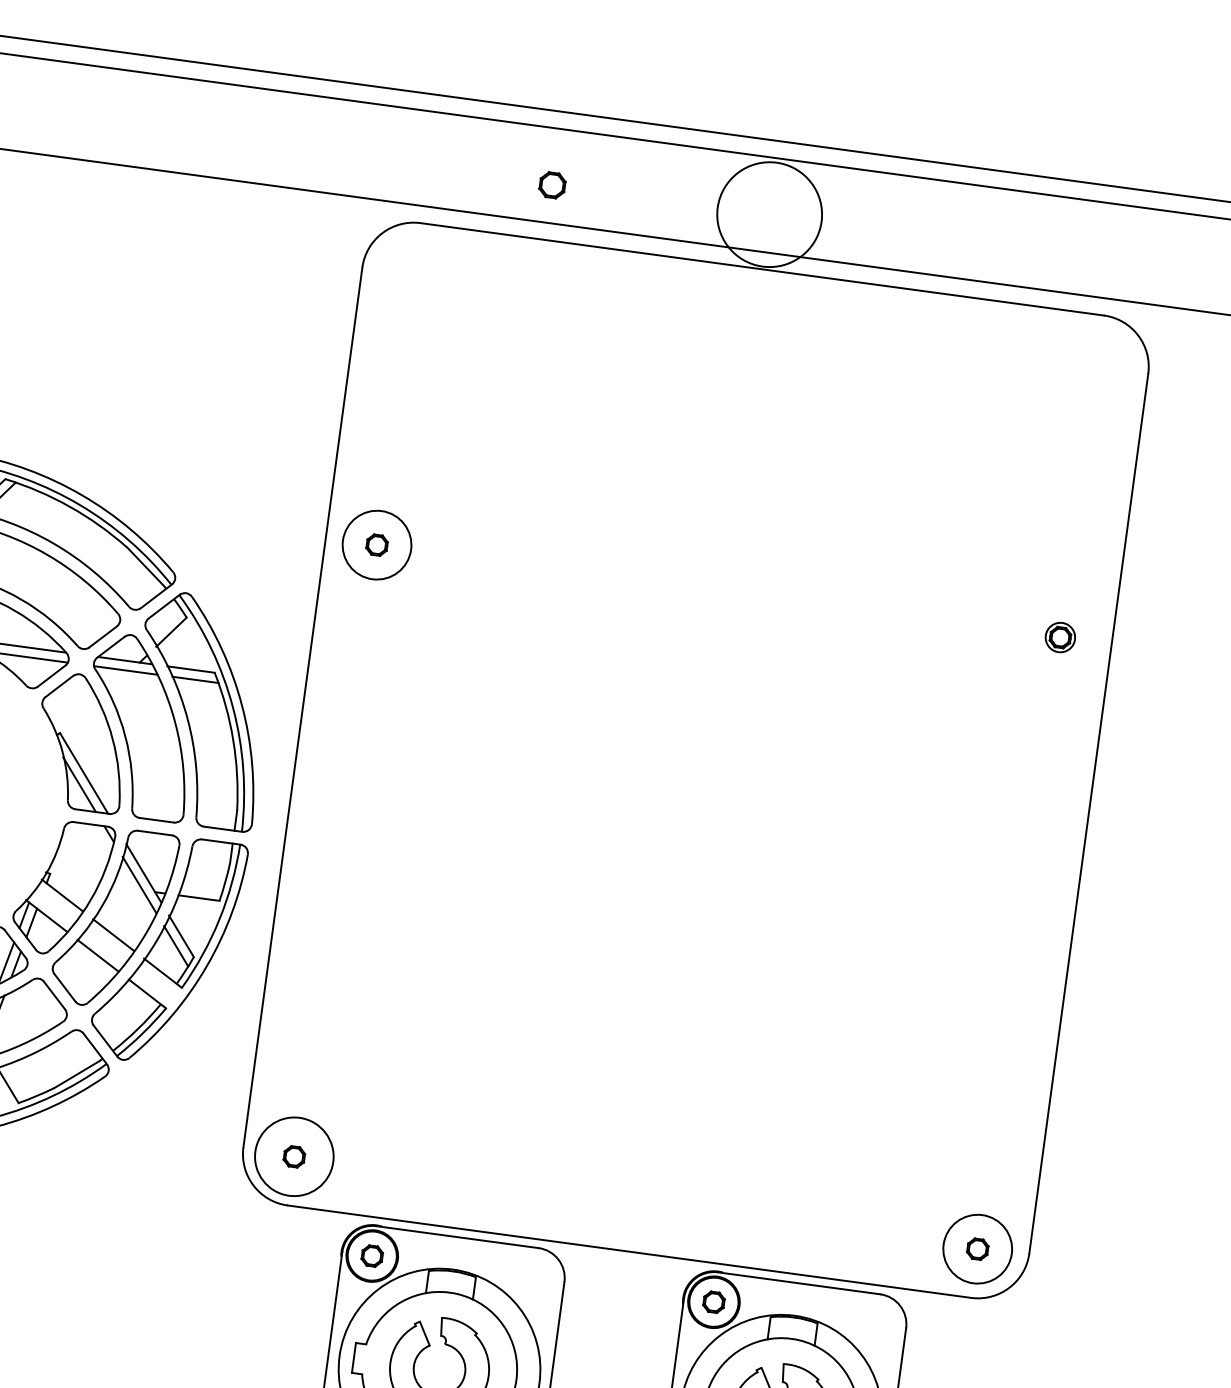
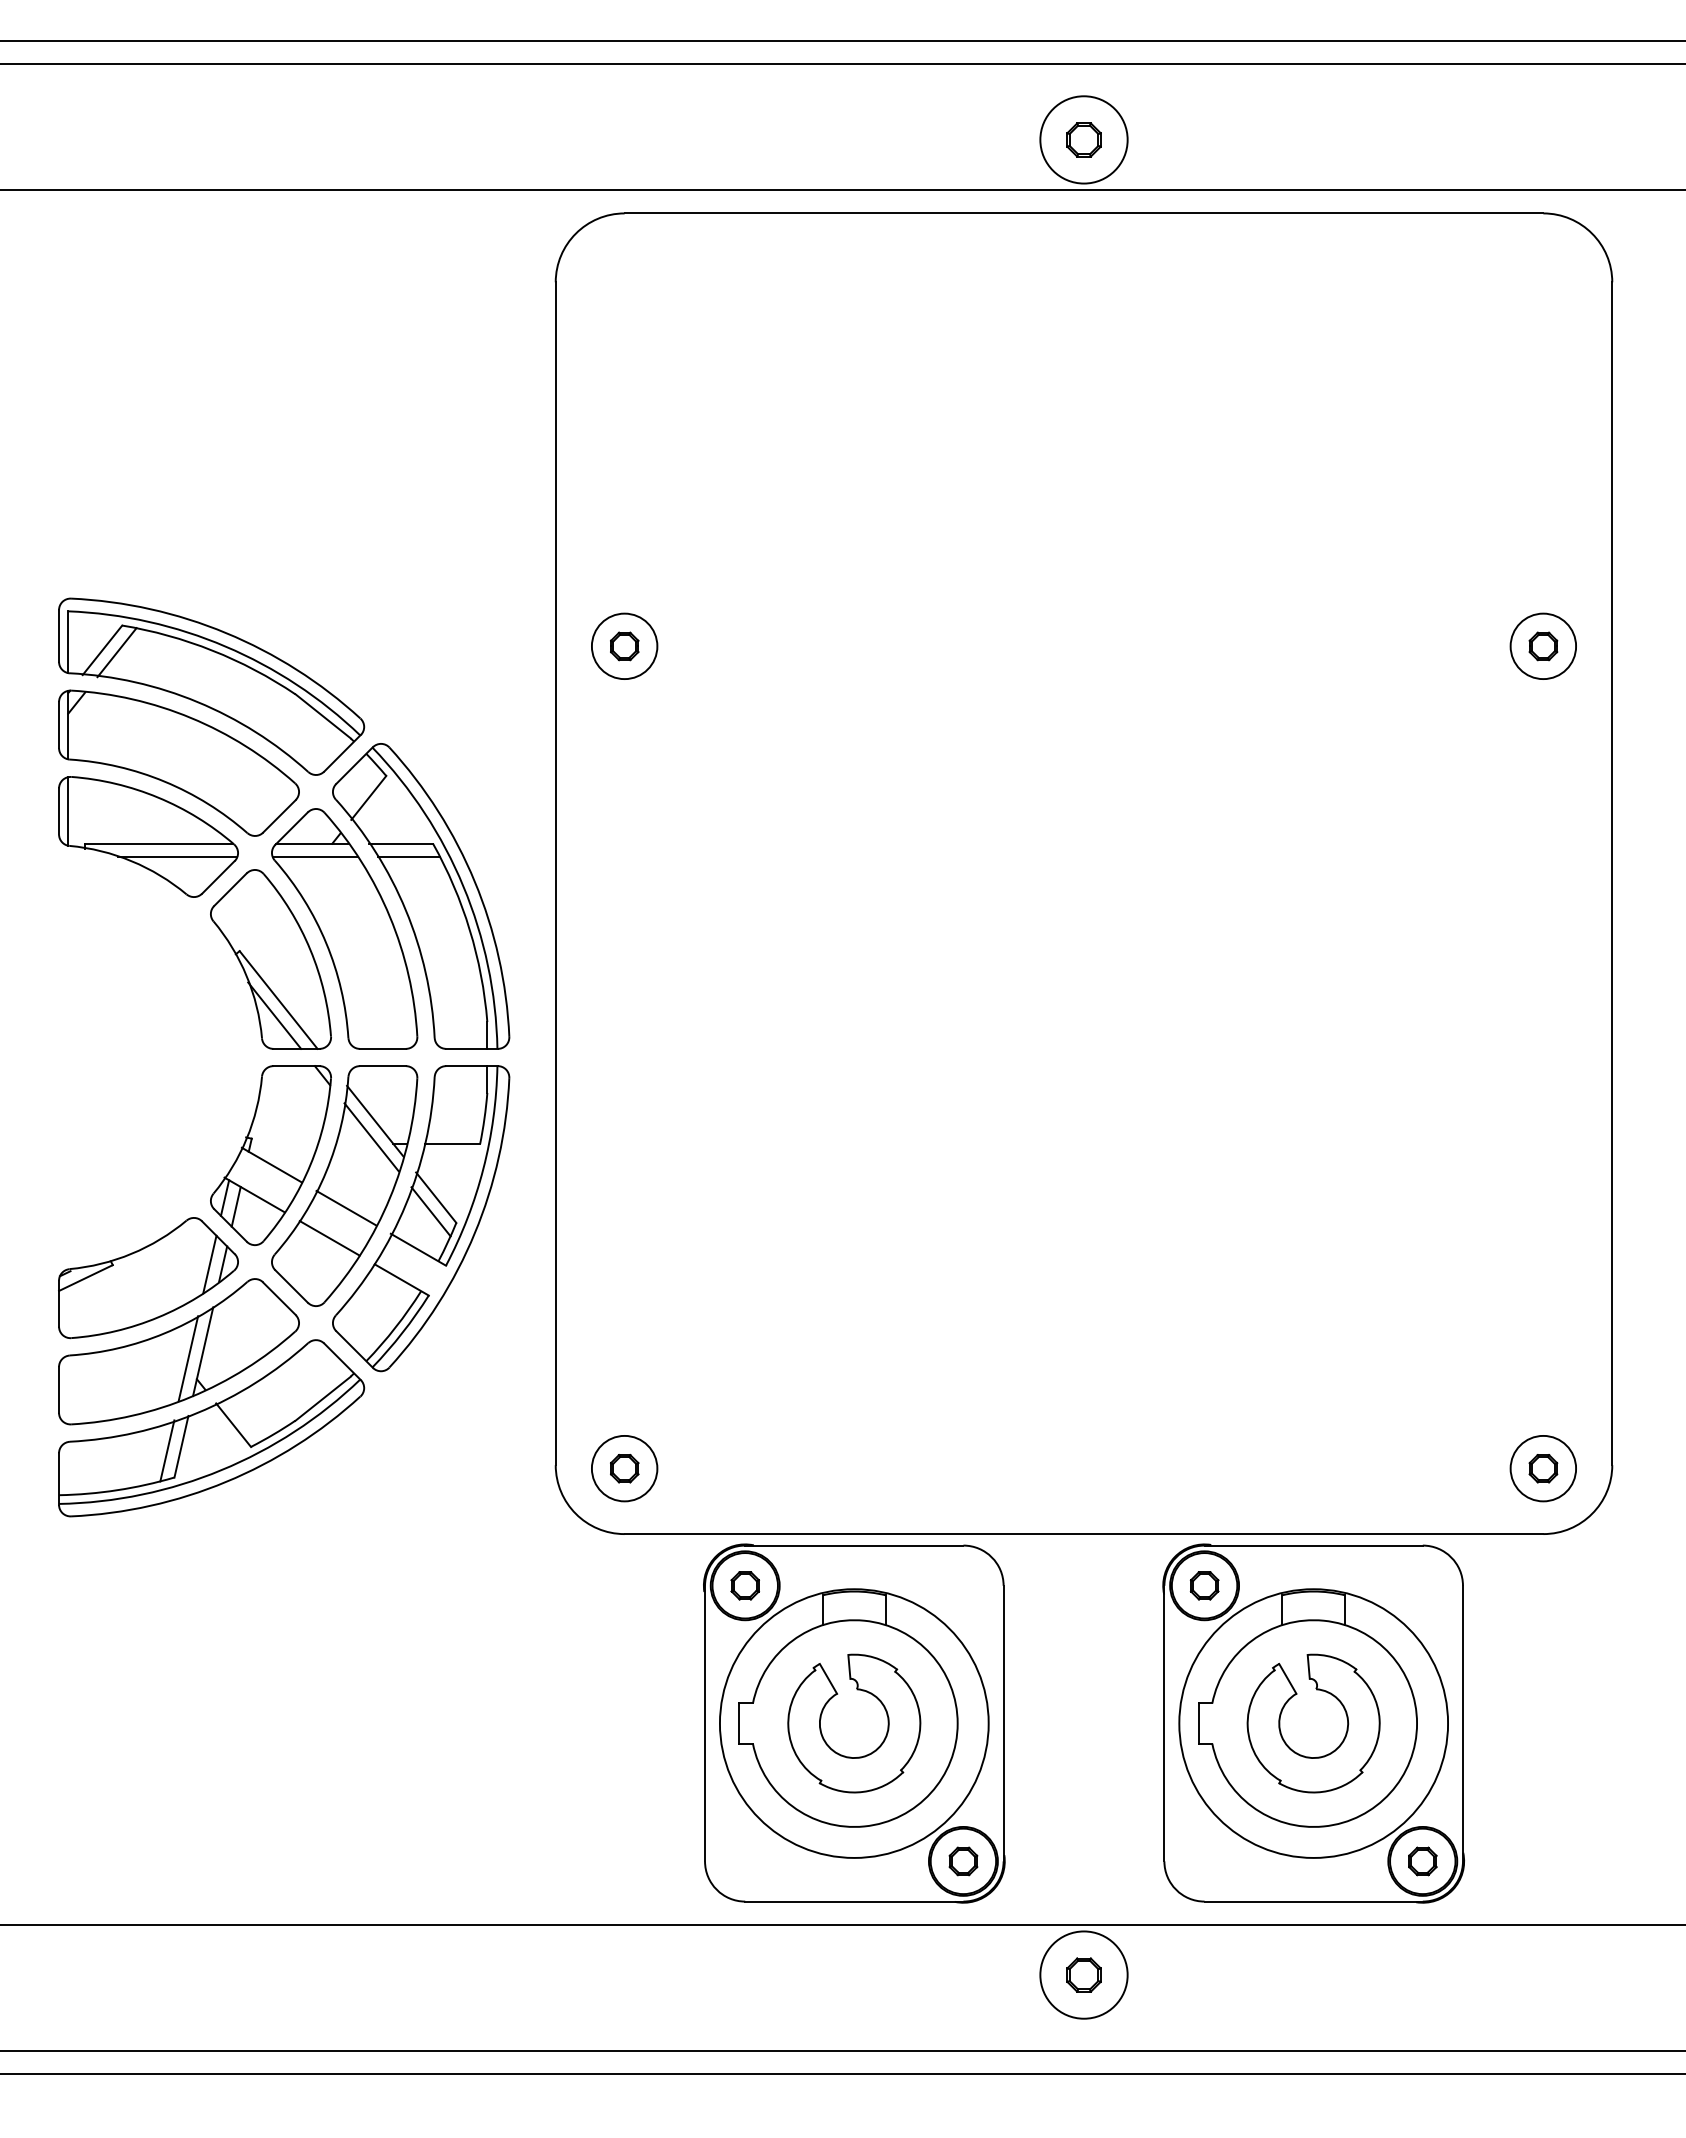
part: (552, 184) -> (1083, 139), moved
circle: (769, 214) -> (1083, 139), size x0.62
circle: (376, 545) -> (624, 646), size x0.71
circle: (1060, 637) -> (1543, 646), size x1.67
circle: (294, 1156) -> (624, 1468), size x0.62
circle: (977, 1249) -> (1543, 1468), size x0.71

